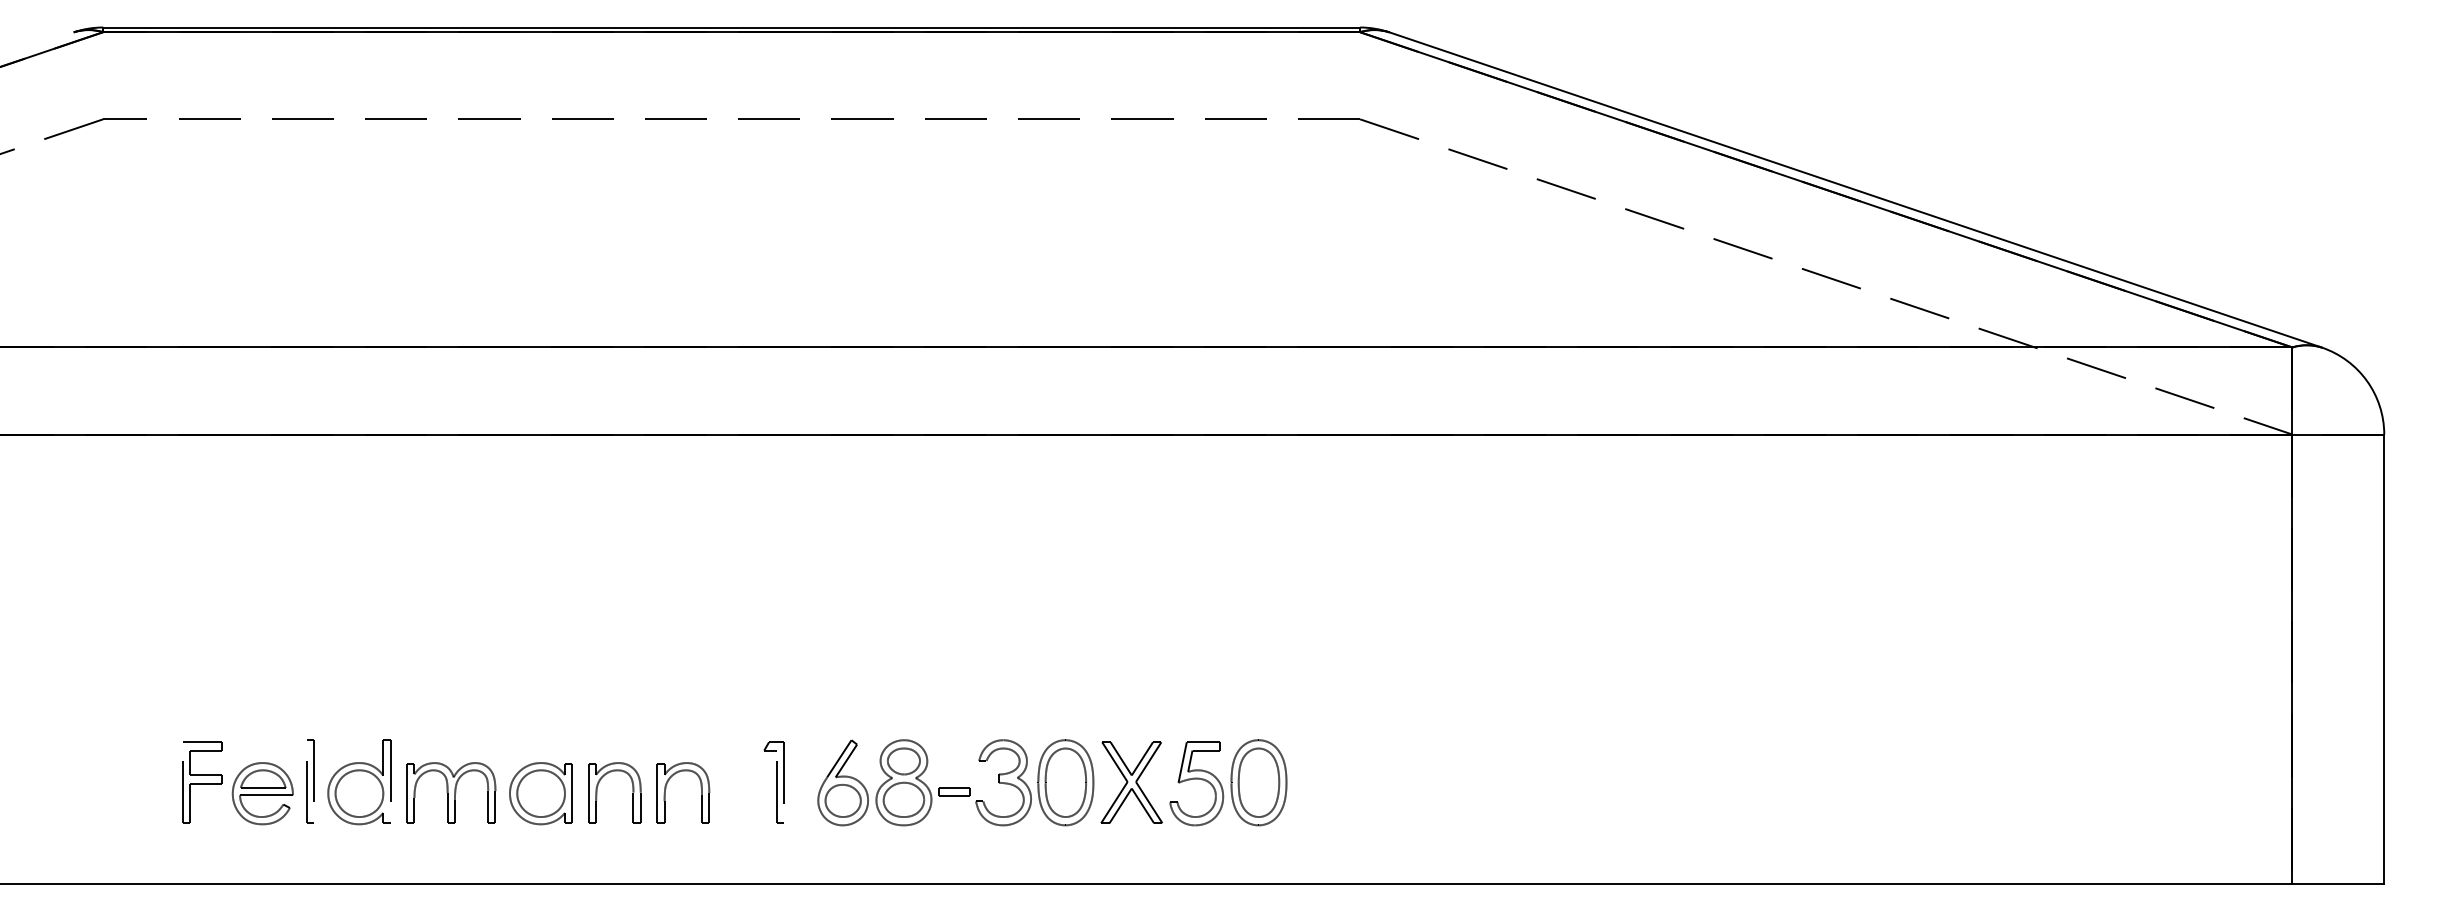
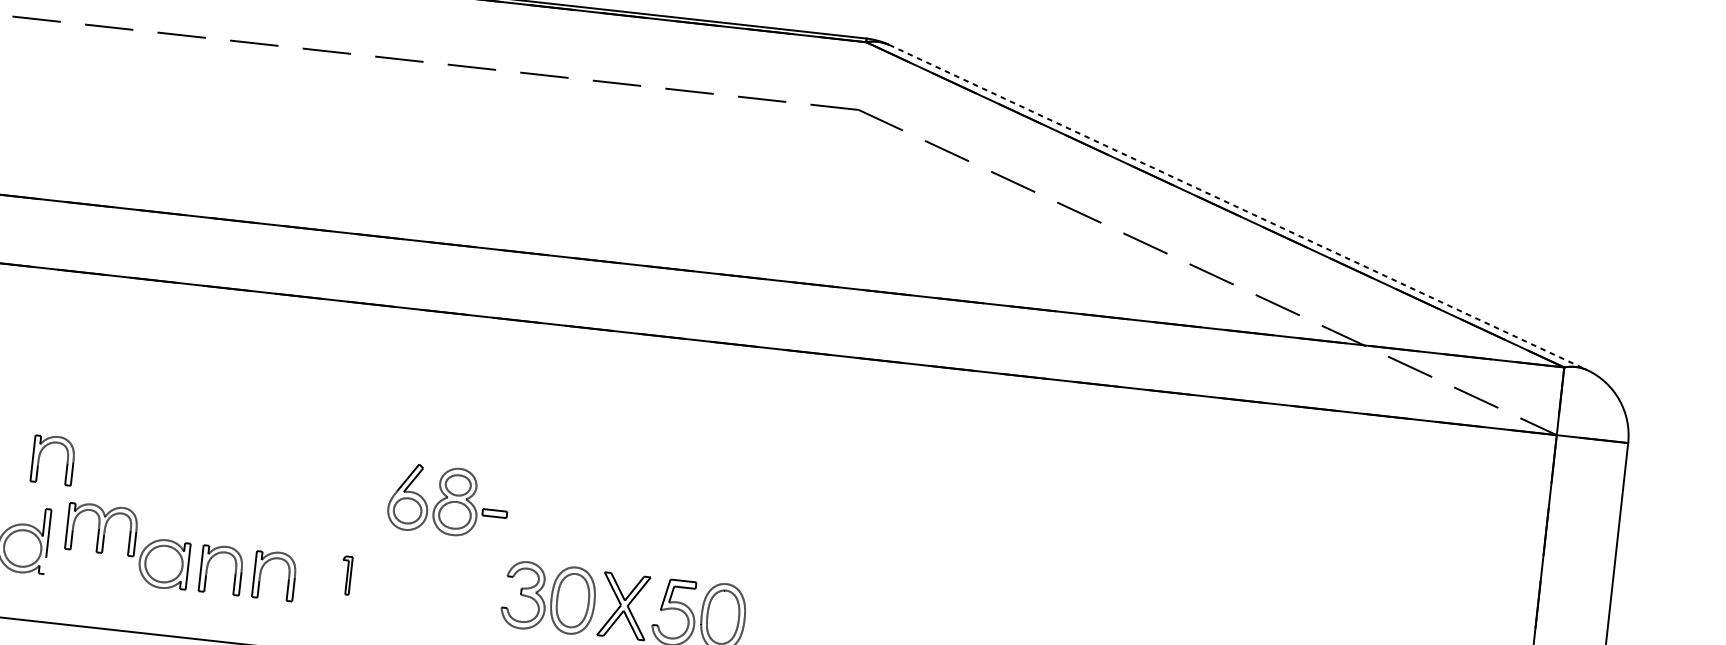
line: (1856, 190) -> (1238, 207), solid -> dashed
part: (368, 676) -> (39, 458), added
part: (773, 782) -> (345, 575), size x0.6
part: (893, 782) -> (448, 500), moved
part: (451, 792) -> (102, 528), moved

